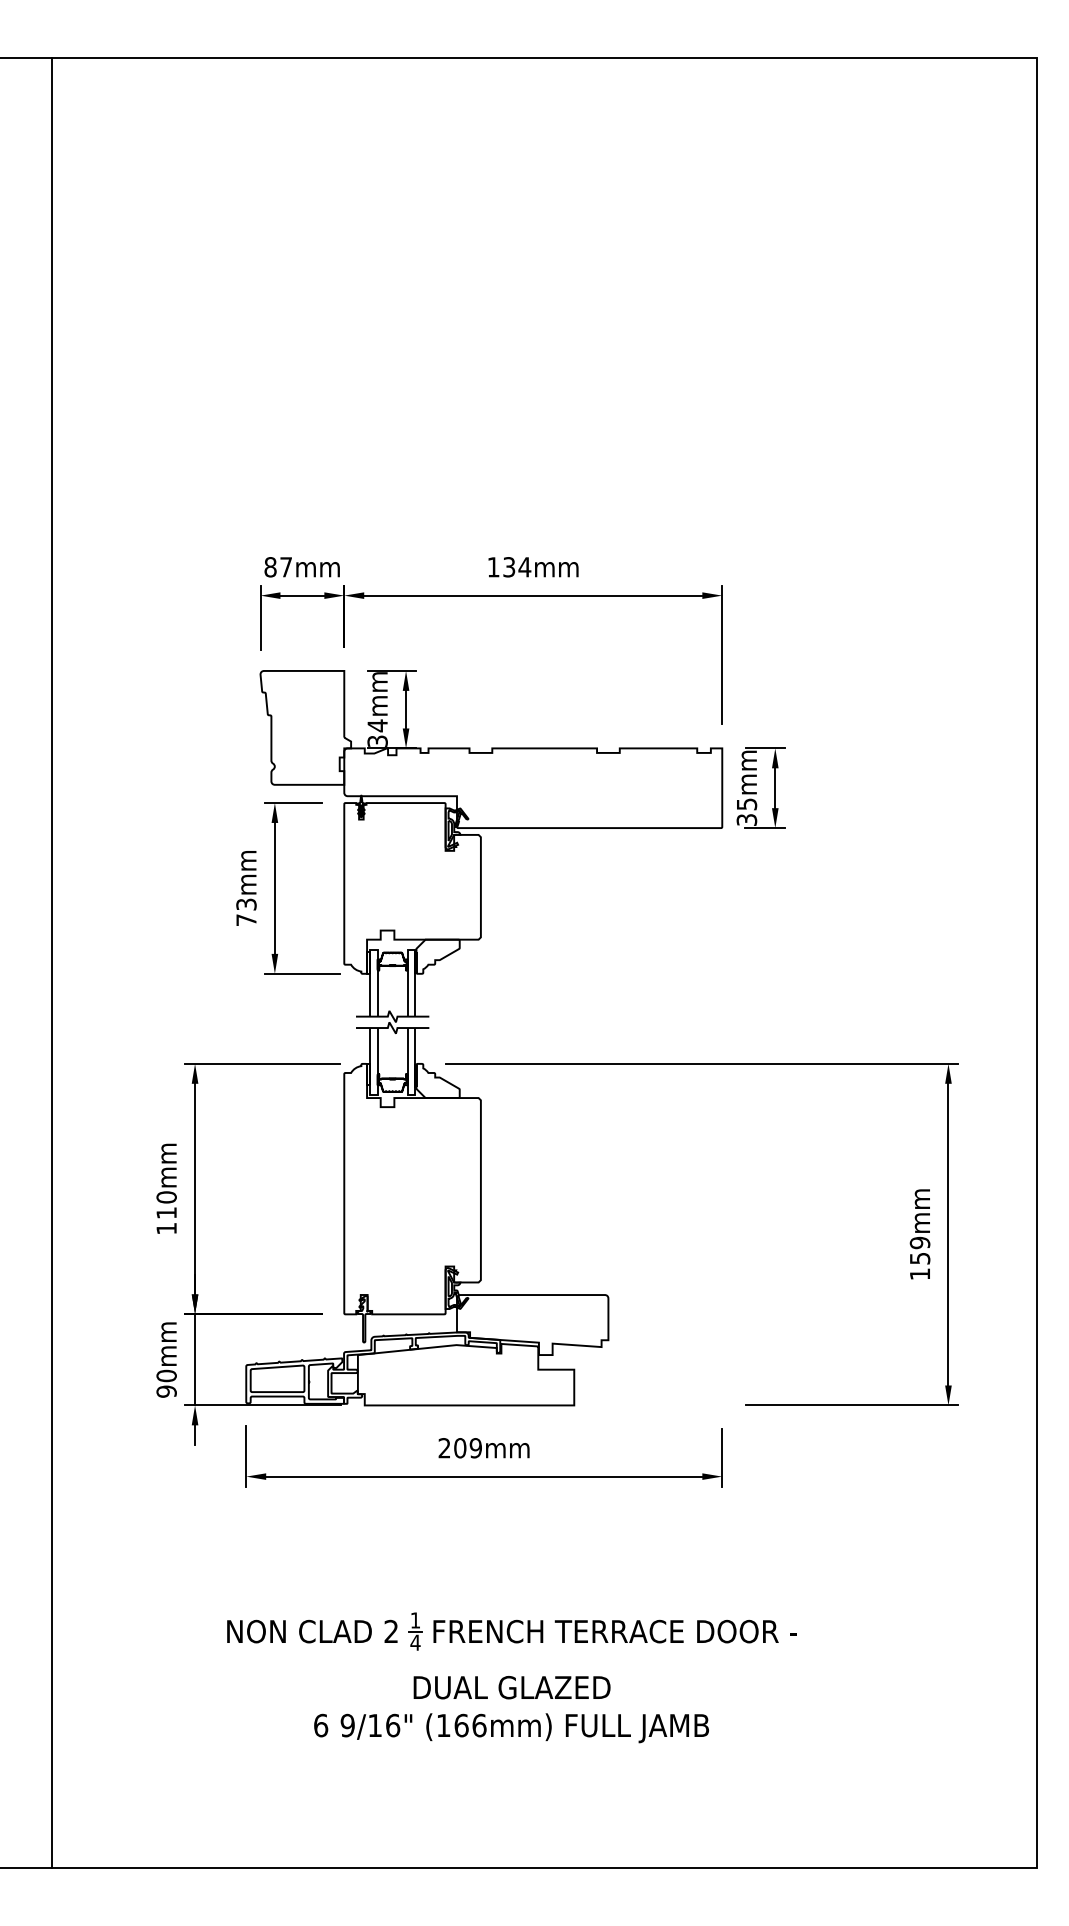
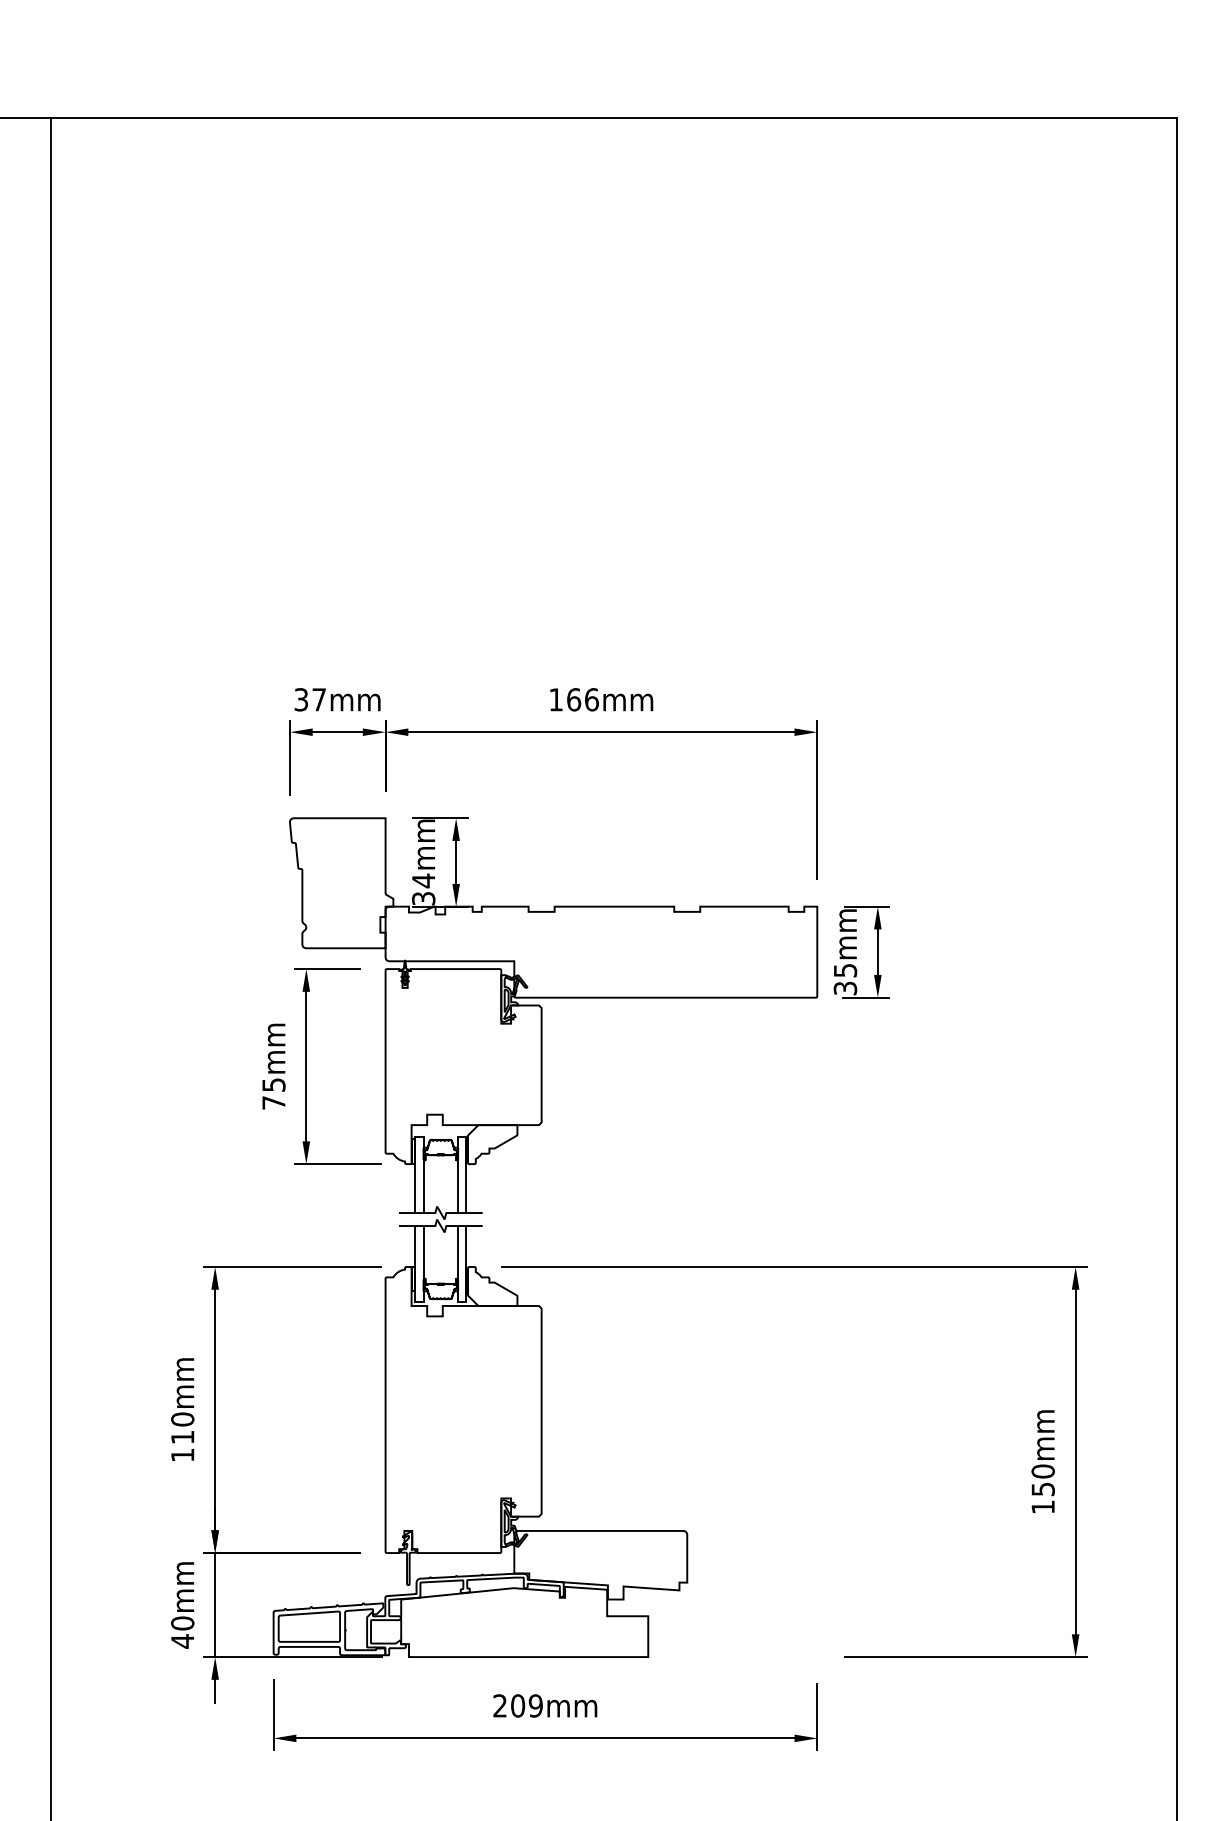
text: (270, 567) -> (301, 700), 87mm -> 37mm
text: (517, 567) -> (583, 700), 134mm -> 166mm
text: (246, 903) -> (273, 1083), 73mm -> 75mm
text: (920, 1242) -> (1043, 1470), 159mm -> 150mm
text: (166, 1391) -> (182, 1641), 90mm -> 40mm

